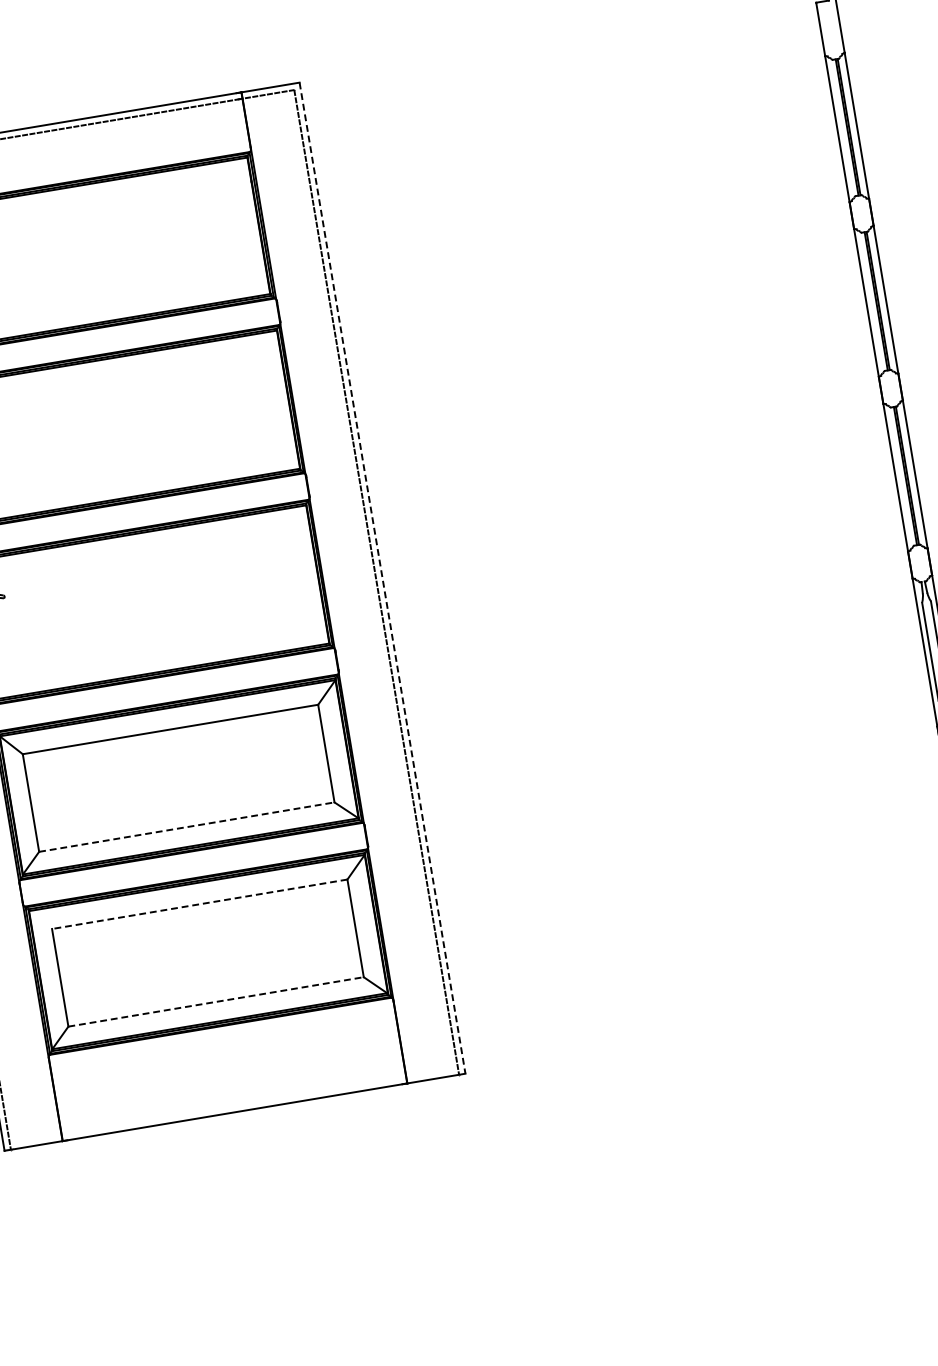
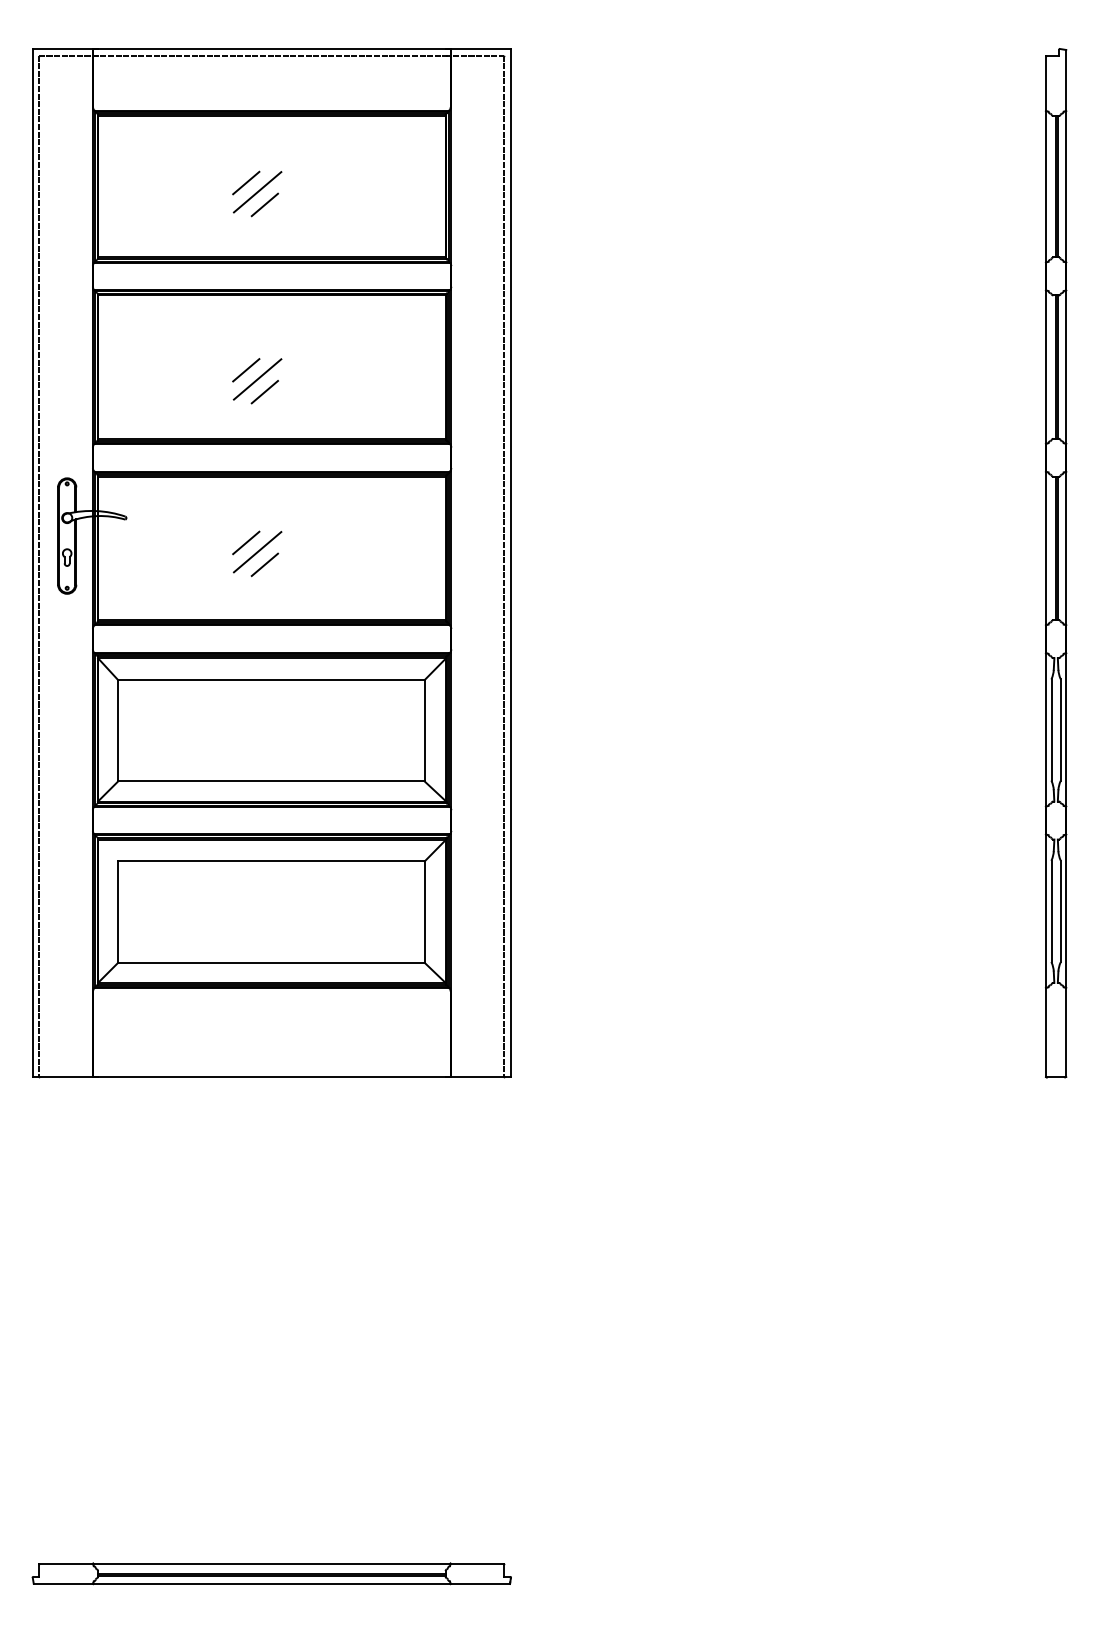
line: (66, 253) -> (246, 182), added
line: (78, 261) -> (257, 192), added
line: (87, 272) -> (264, 204), added
line: (96, 435) -> (246, 370), added
line: (108, 442) -> (257, 379), added
line: (117, 452) -> (264, 391), added
line: (382, 578) -> (510, 563), dashed -> solid
line: (124, 600) -> (246, 542), added
line: (136, 608) -> (257, 552), added
line: (145, 619) -> (264, 564), added
line: (186, 827) -> (271, 781), dashed -> solid
line: (198, 904) -> (270, 861), dashed -> solid
line: (216, 1001) -> (271, 962), dashed -> solid

